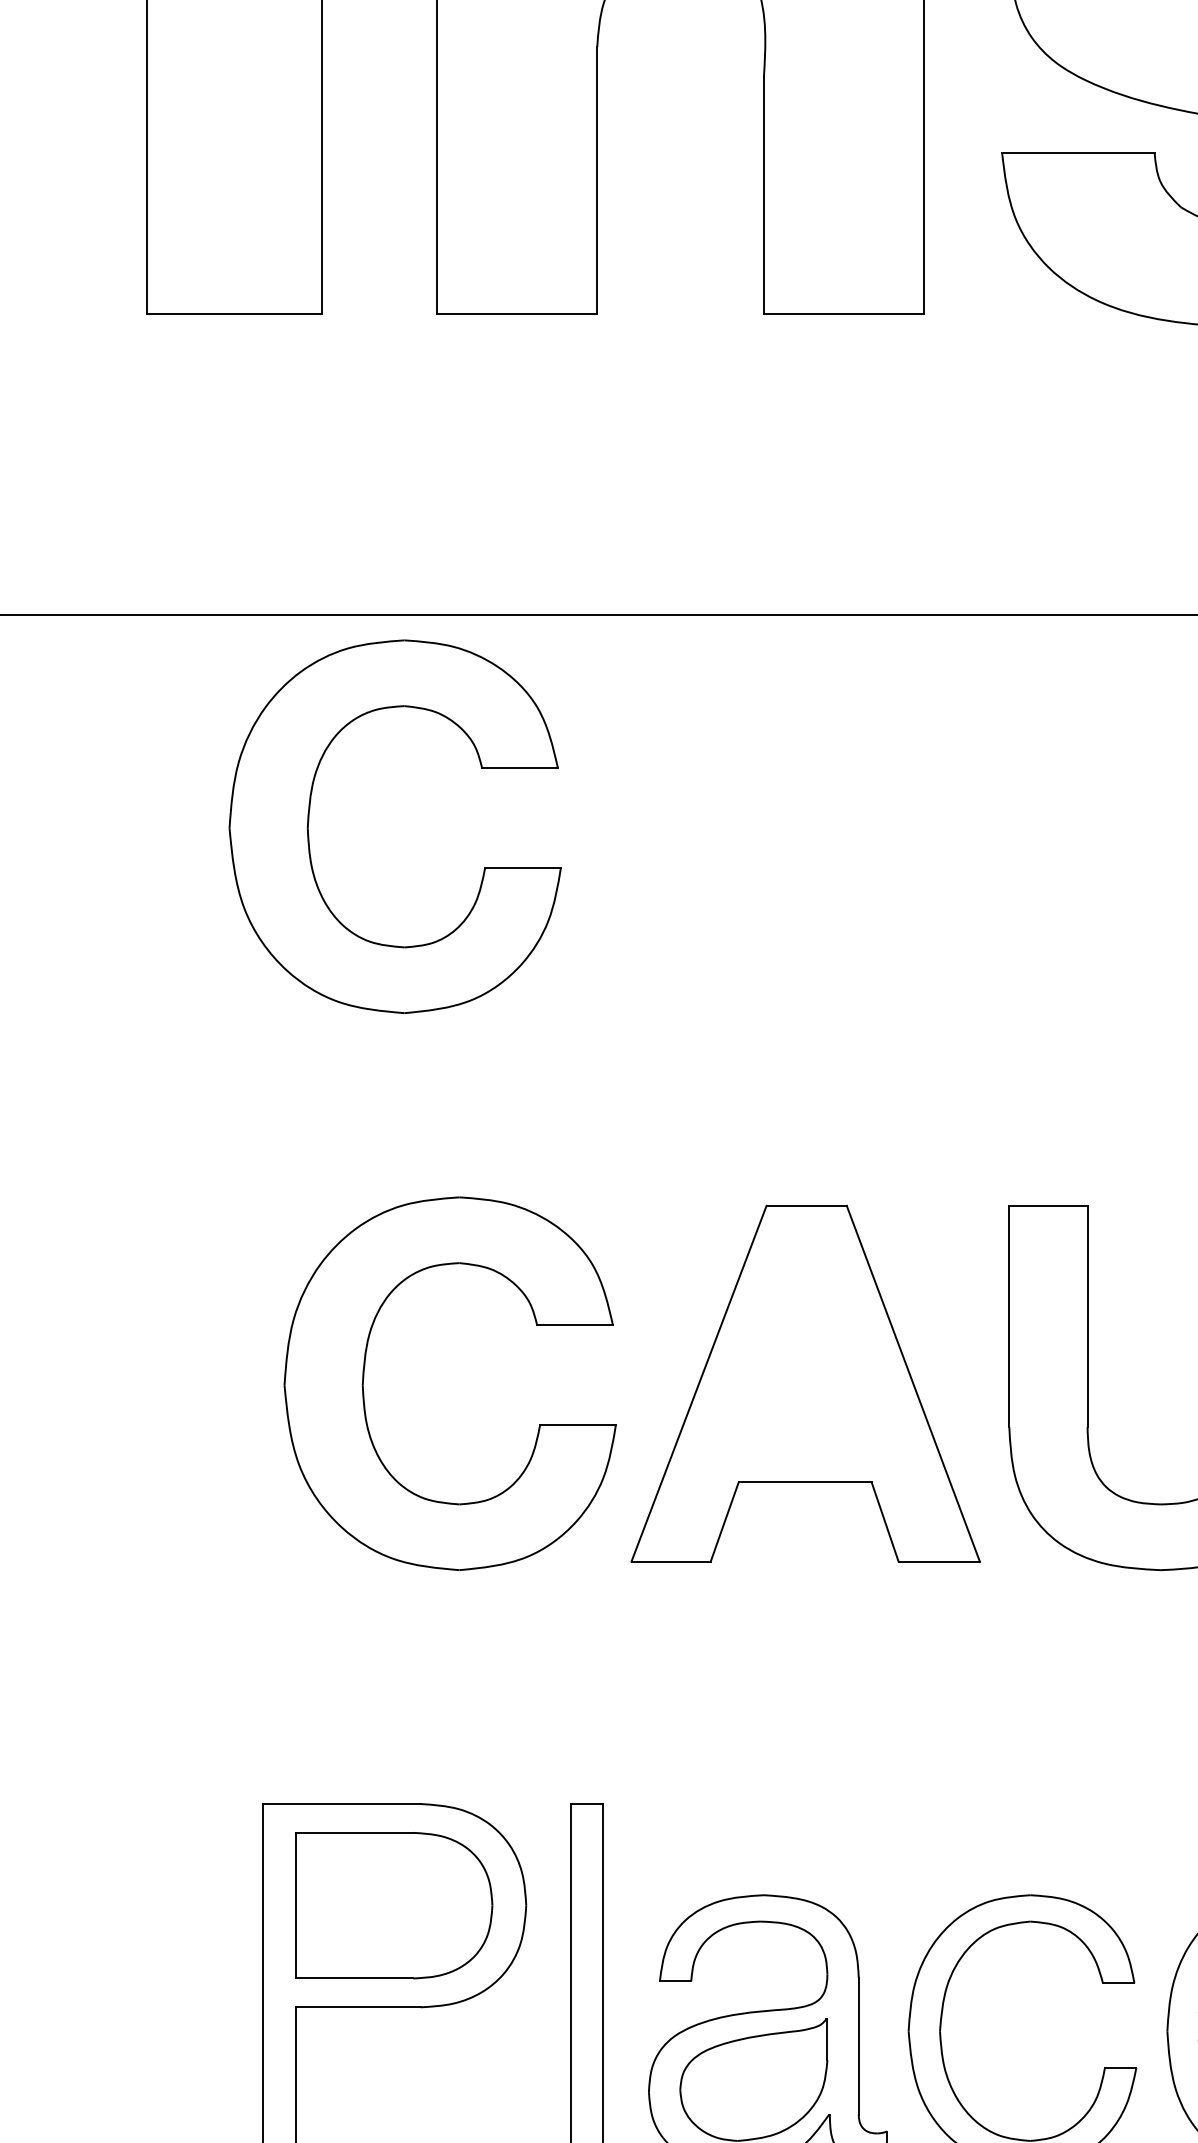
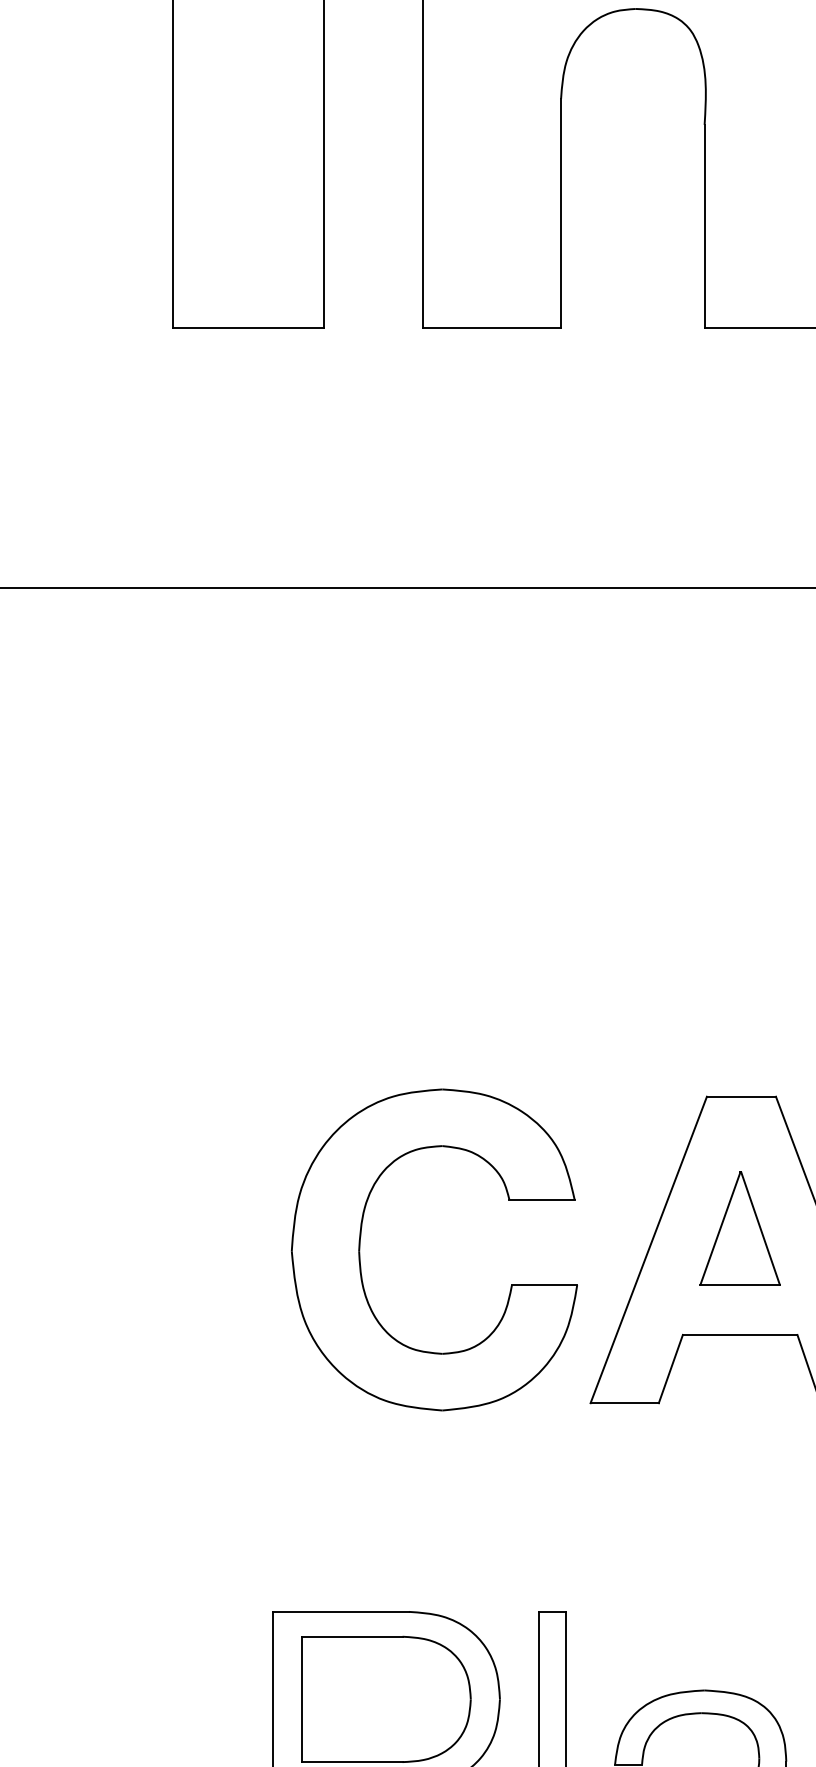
part: (309, 821) -> (313, 765), removed
part: (805, 1358) -> (740, 1228), added

